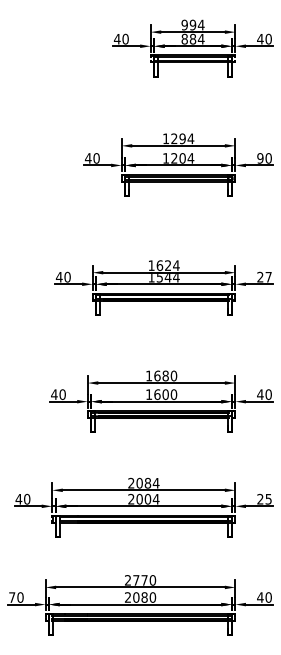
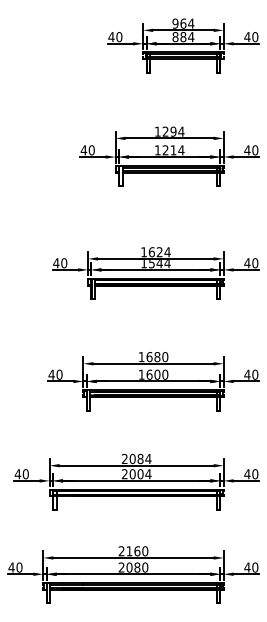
text: (192, 24) -> (182, 23), 994 -> 964
text: (182, 158) -> (173, 150), 1204 -> 1214
text: (260, 158) -> (247, 150), 90 -> 40
text: (264, 276) -> (251, 262), 27 -> 40
text: (264, 498) -> (251, 473), 25 -> 40
text: (140, 580) -> (133, 551), 2770 -> 2160
text: (11, 597) -> (10, 567), 70 -> 40

